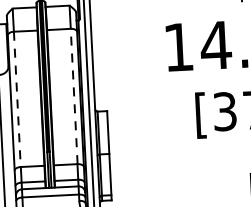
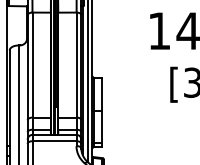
line: (74, 97) -> (76, 65), dashed -> solid
line: (17, 99) -> (32, 65), dashed -> solid

